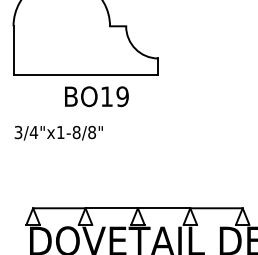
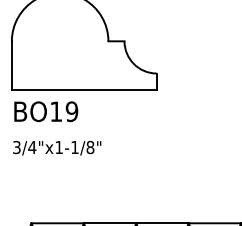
text: (96, 96) -> (45, 111), moved
text: (76, 132) -> (74, 147), 3/4"x1-8/8" -> 3/4"x1-1/8"

